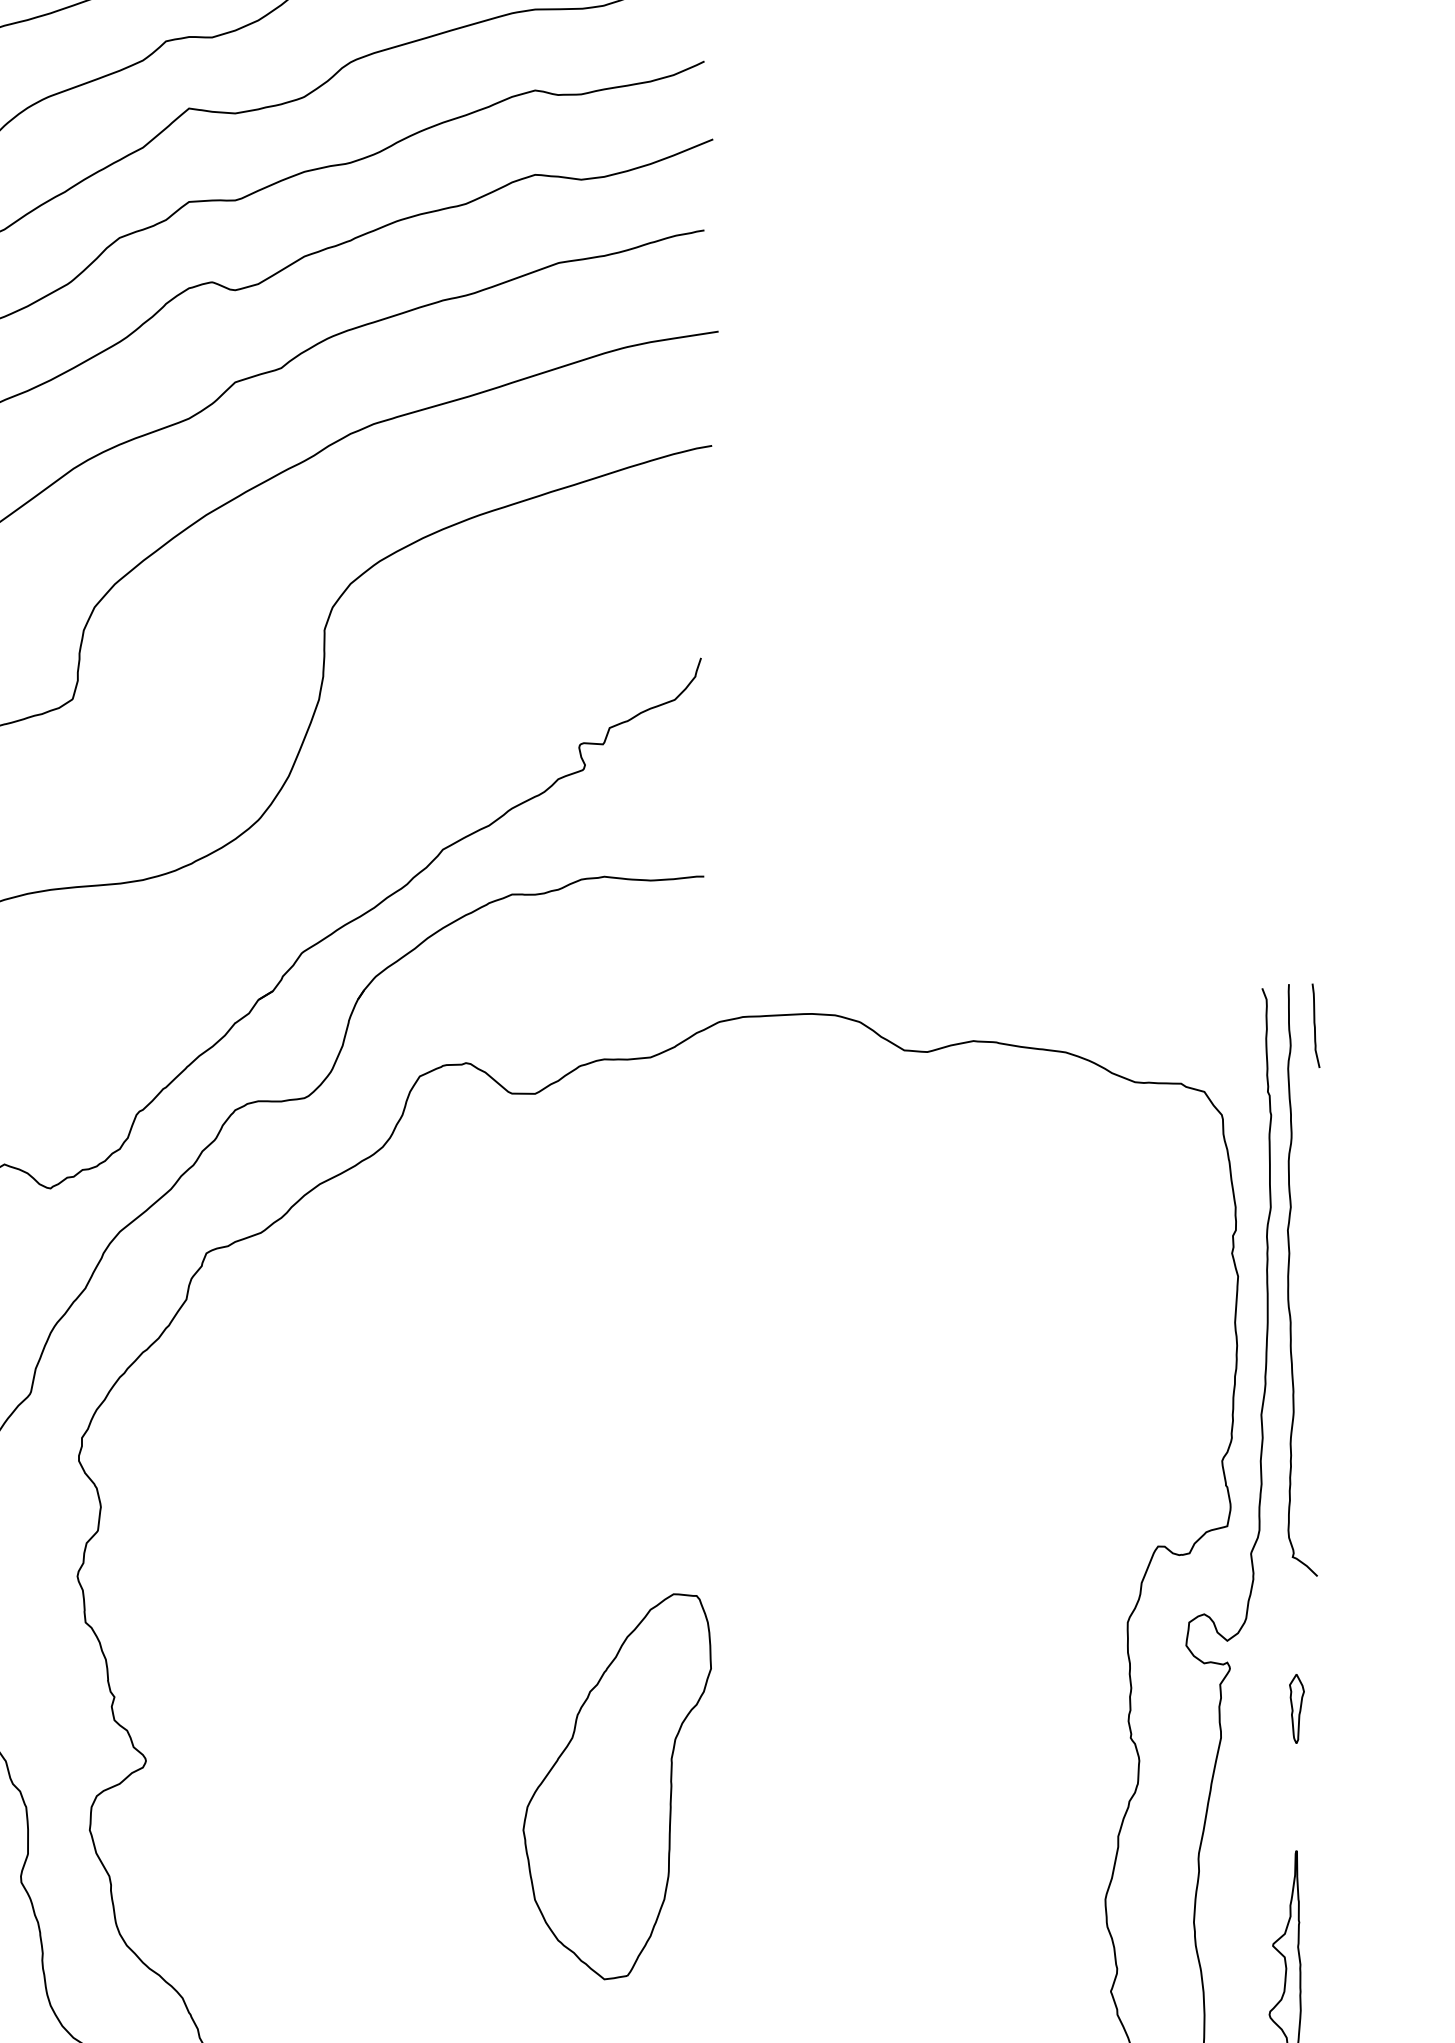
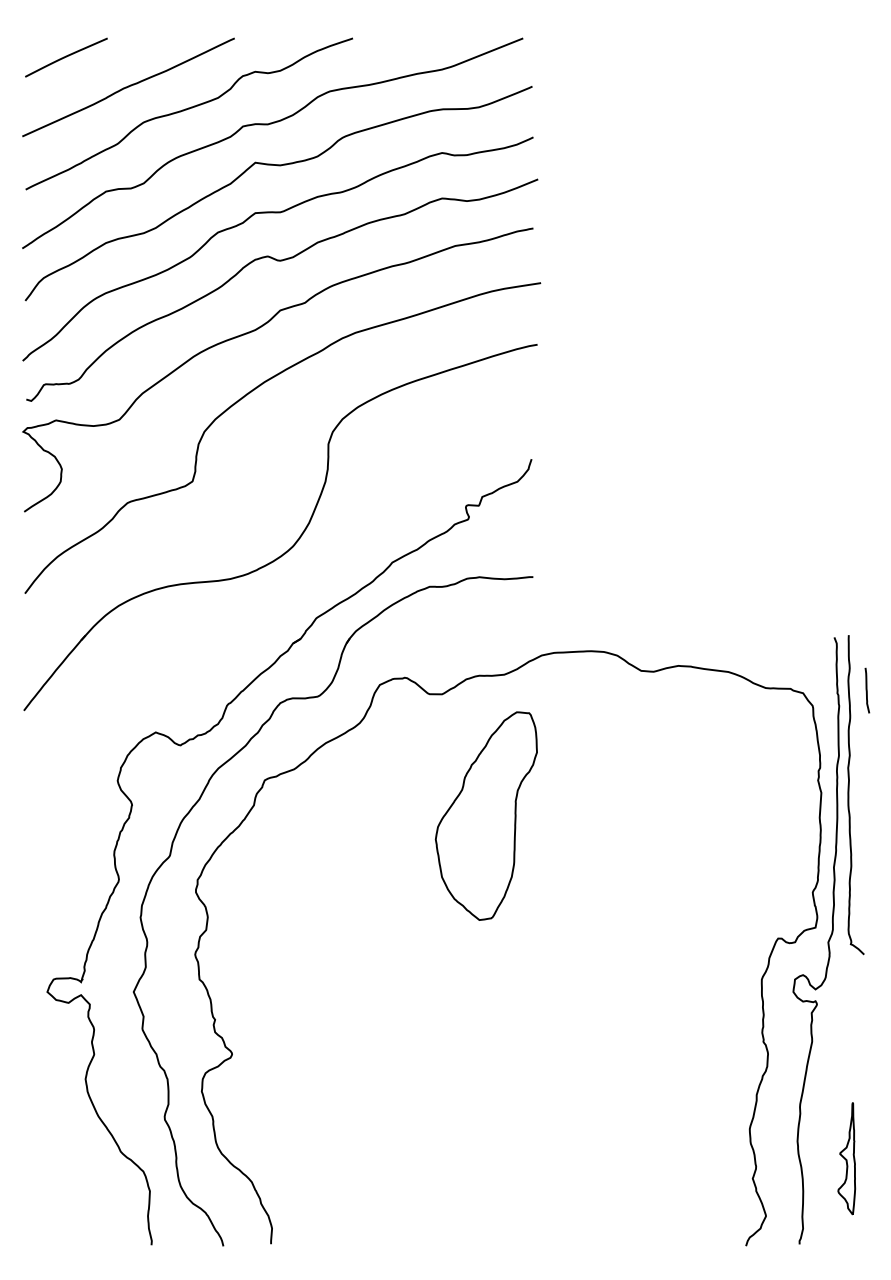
curve: (1316, 1025) -> (867, 690), moved
part: (1295, 1707) -> (852, 1025), removed
part: (615, 1785) -> (485, 815), moved

